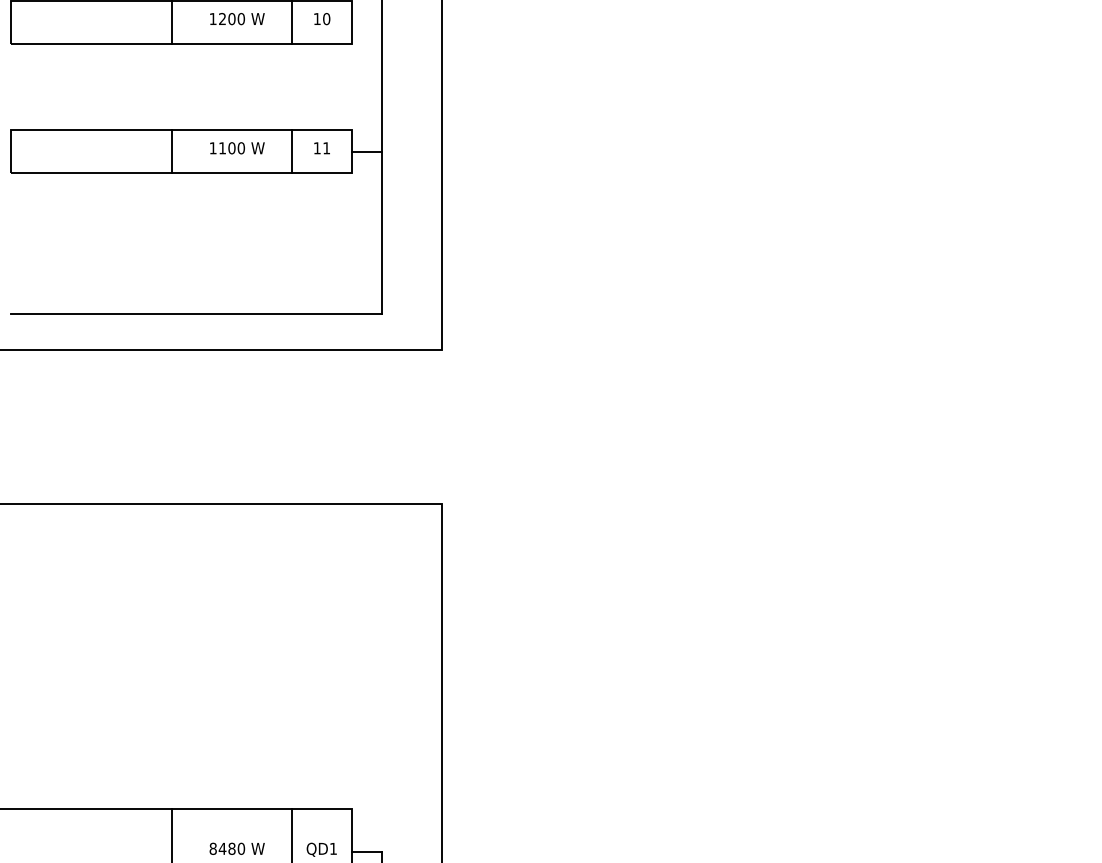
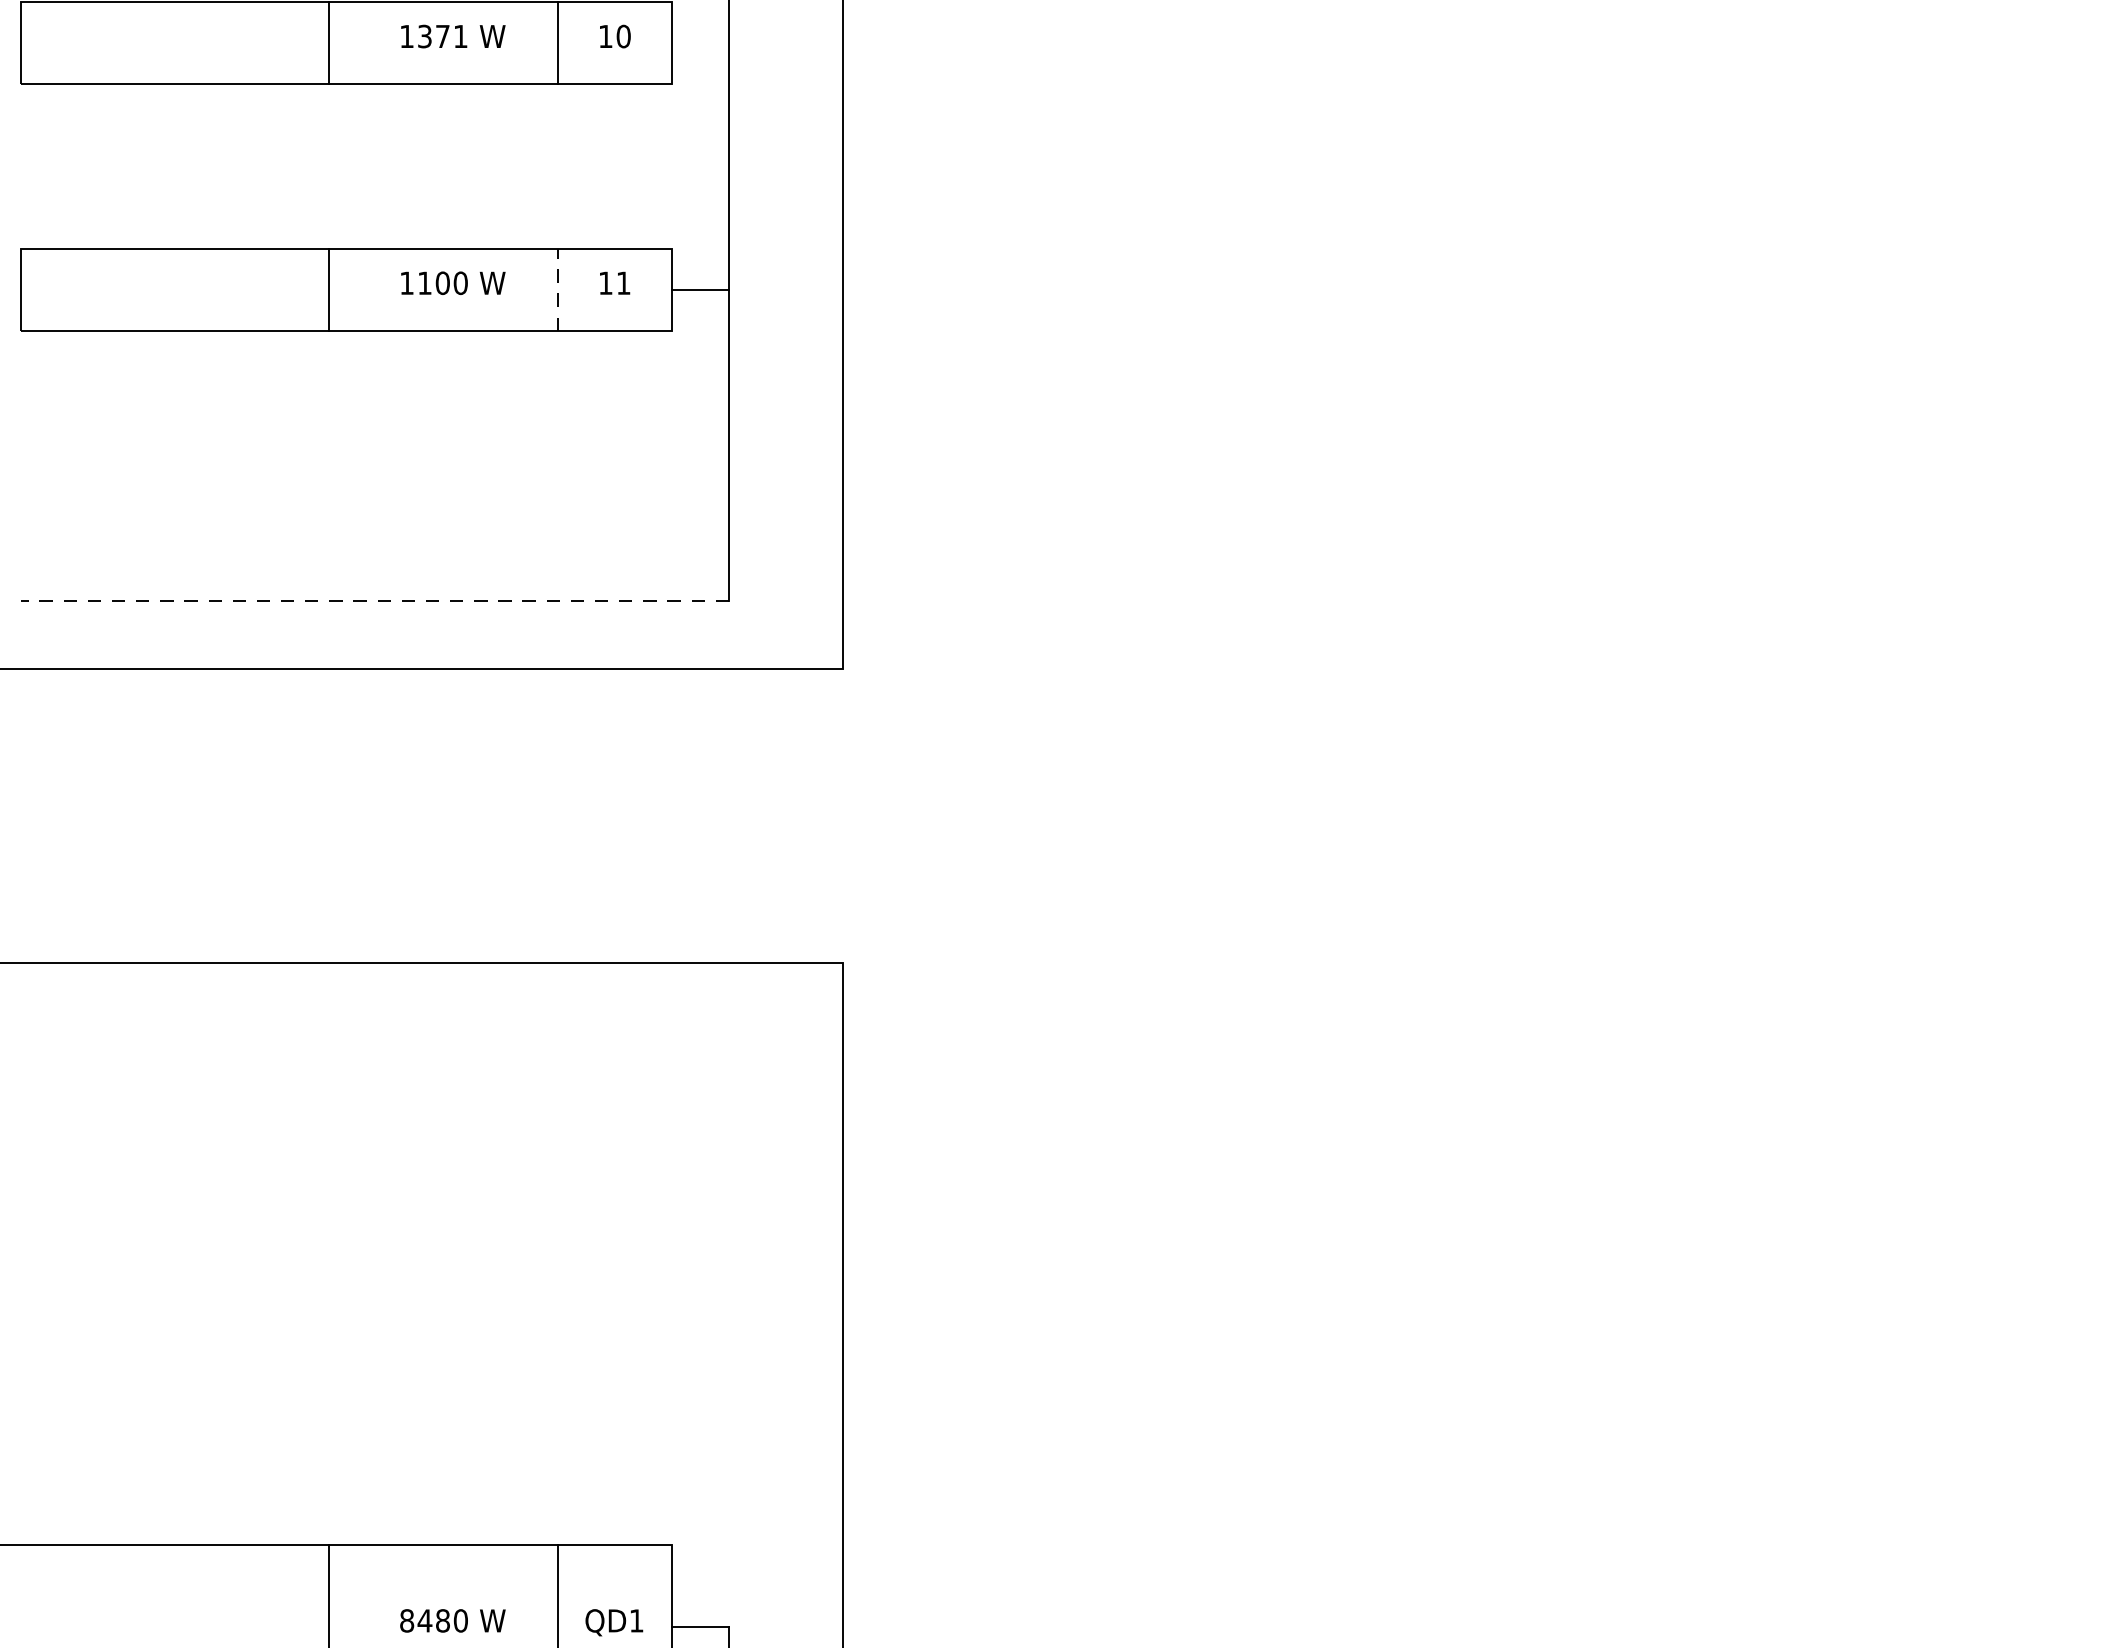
text: (231, 19) -> (441, 37), 1200 -> 1371
line: (292, 151) -> (558, 289), solid -> dashed
line: (195, 314) -> (373, 600), solid -> dashed

